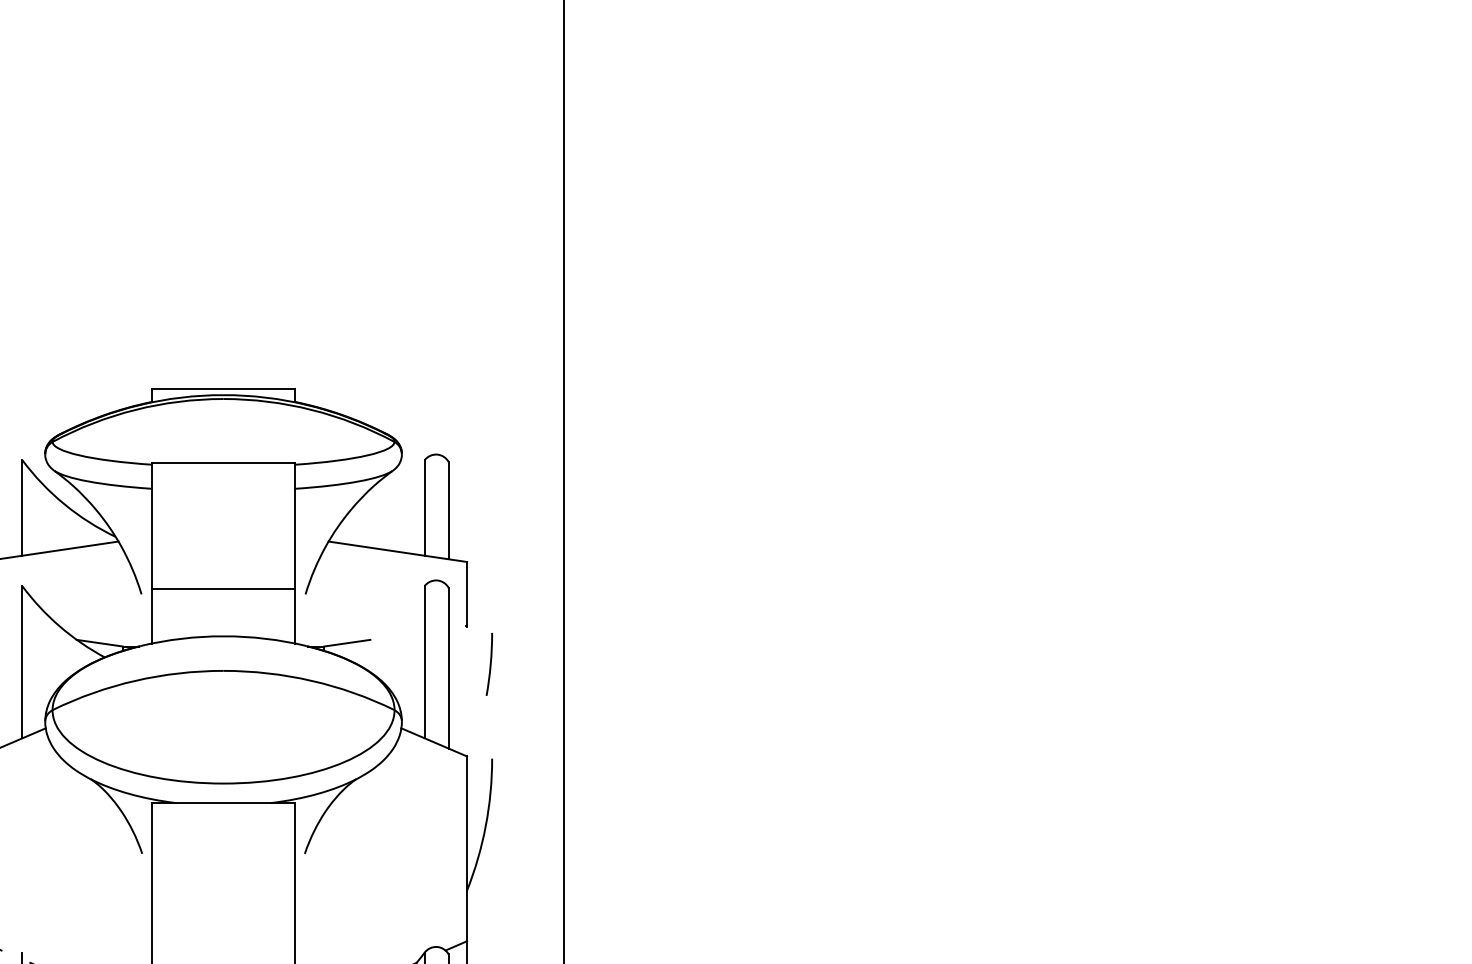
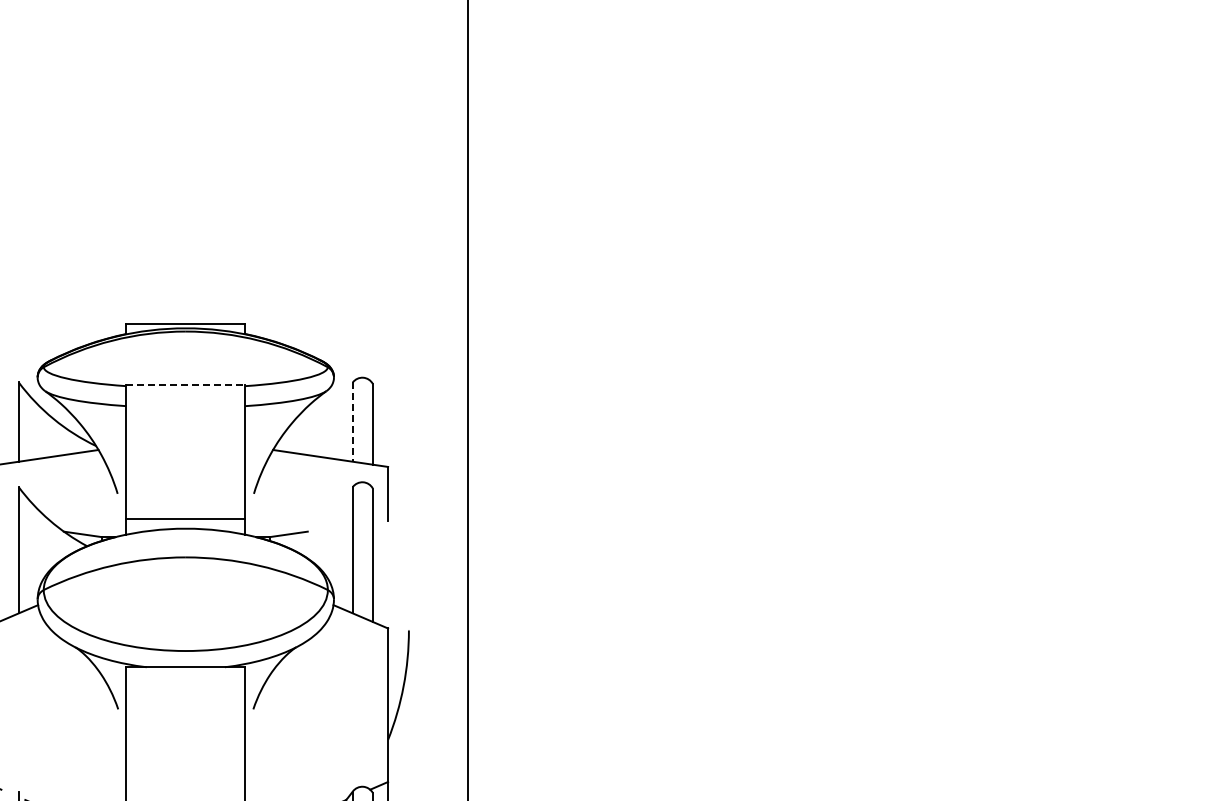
line: (224, 462) -> (186, 384), solid -> dashed
line: (424, 508) -> (352, 422), solid -> dashed
line: (223, 589) -> (185, 519), moved
arc: (489, 663) -> (406, 551), removed

